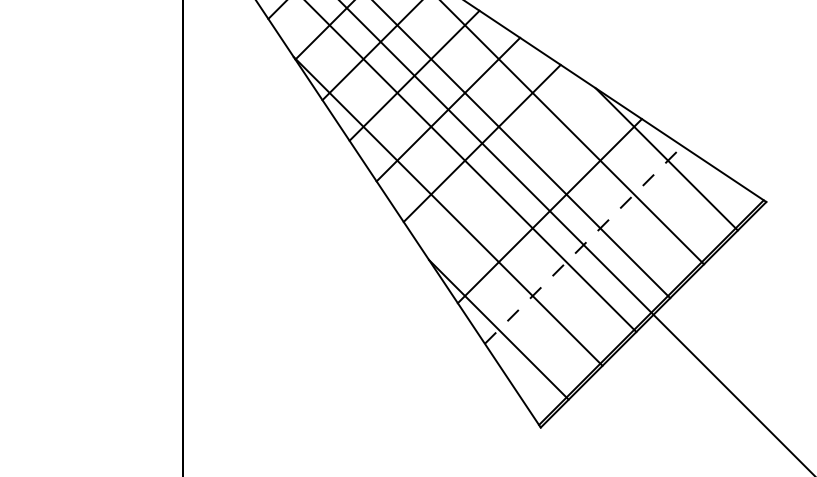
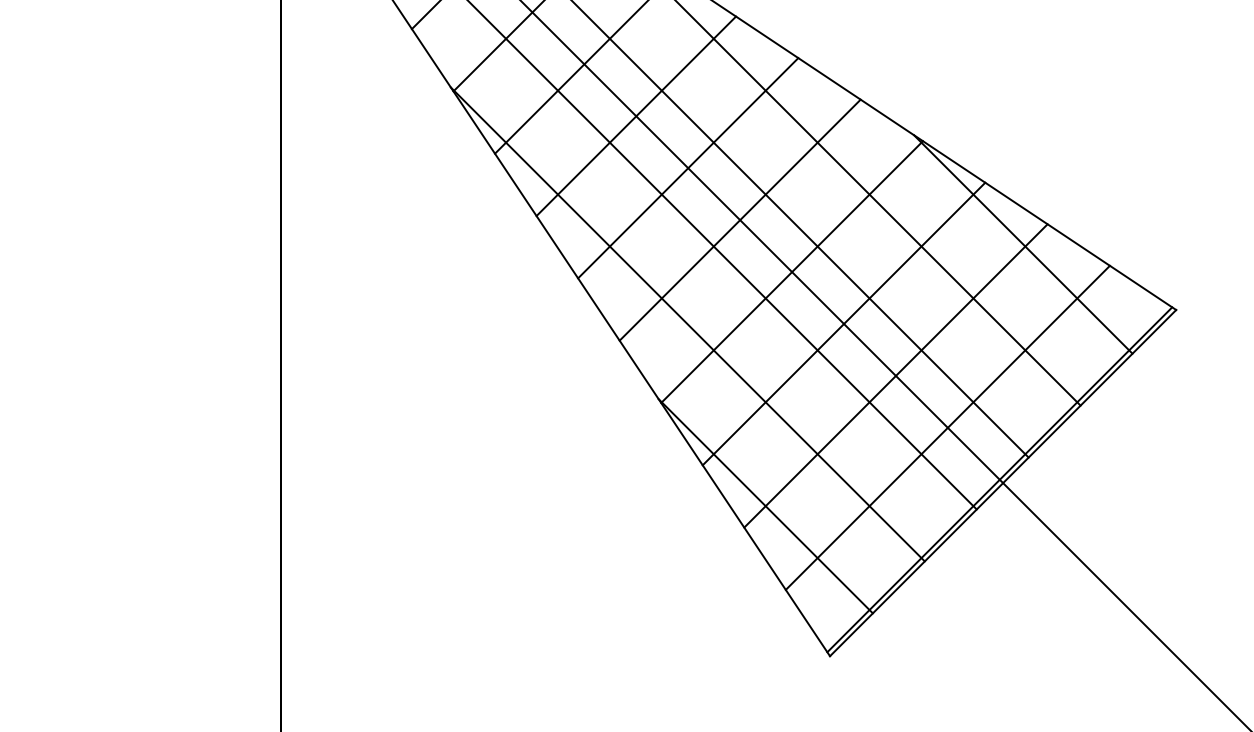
line: (515, 177) -> (791, 272), added
line: (583, 244) -> (895, 375), dashed -> solid
line: (617, 278) -> (947, 427), added

